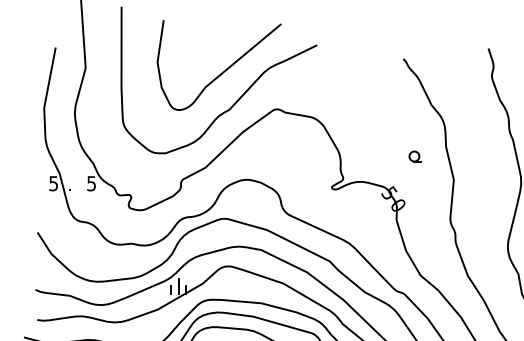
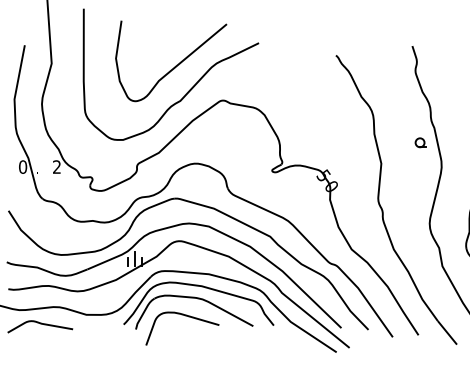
part: (414, 156) -> (420, 142), moved
text: (54, 182) -> (23, 166), 5 -> 0
text: (91, 182) -> (56, 166), 5 -> 2

